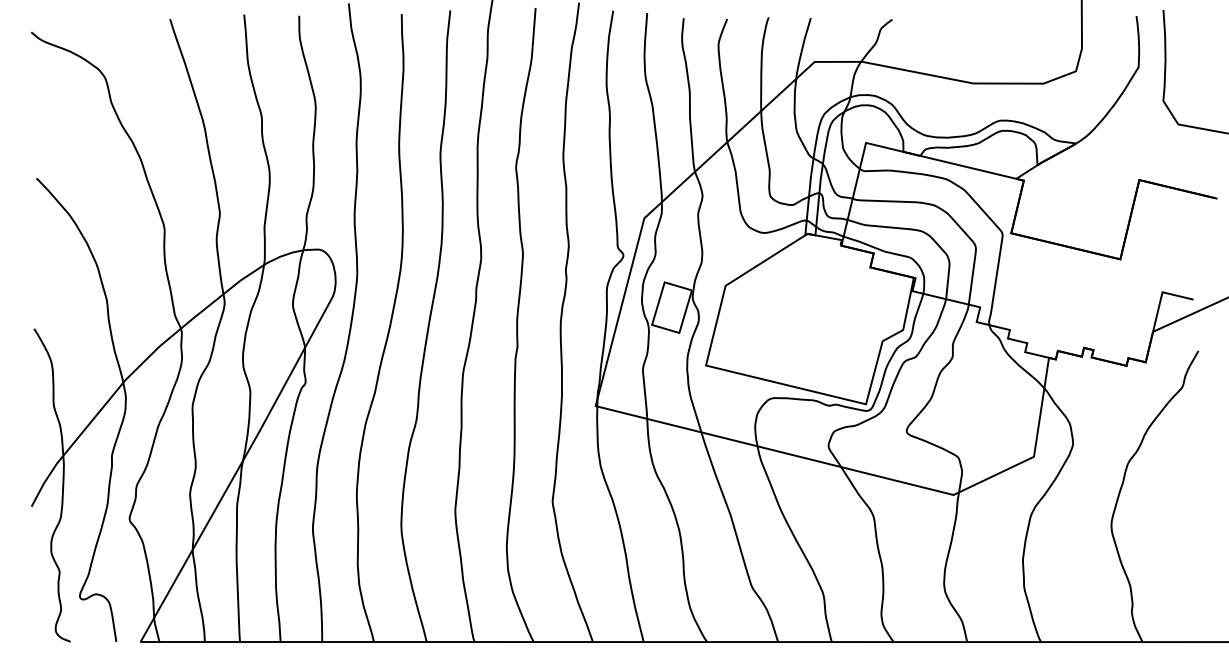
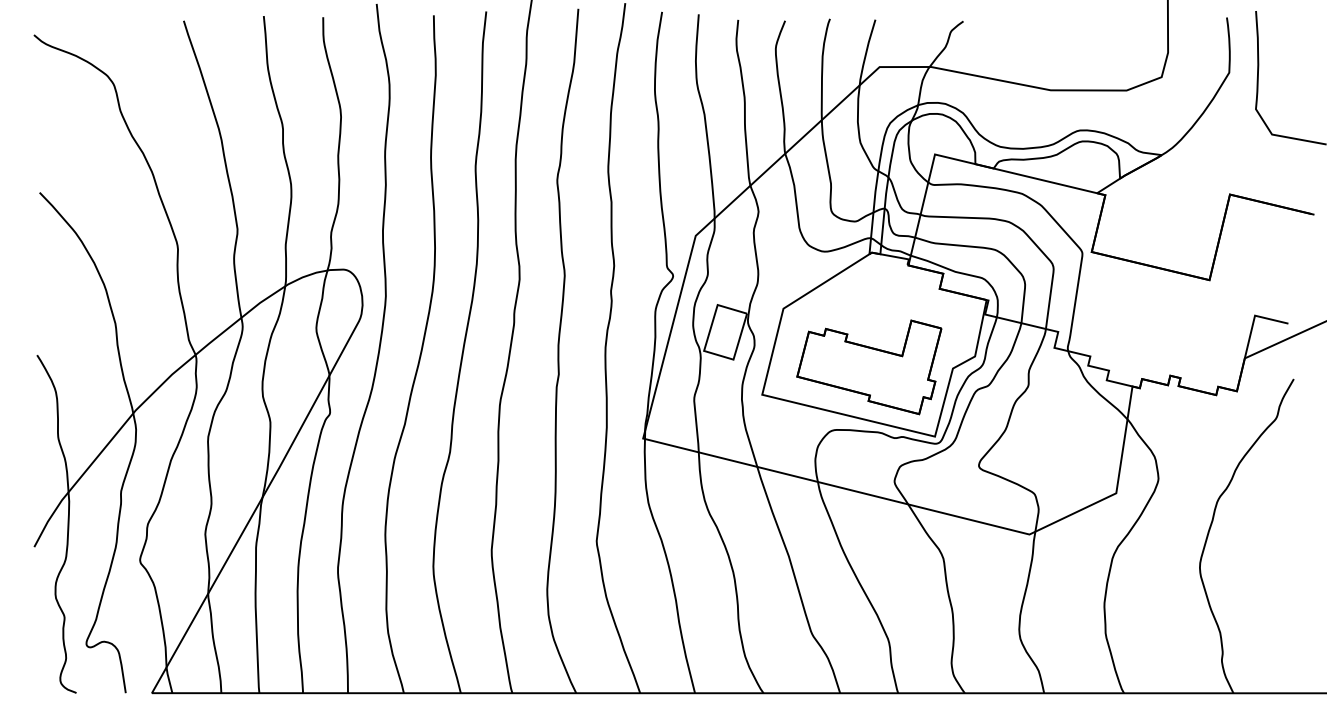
part: (804, 339) -> (868, 366), added

